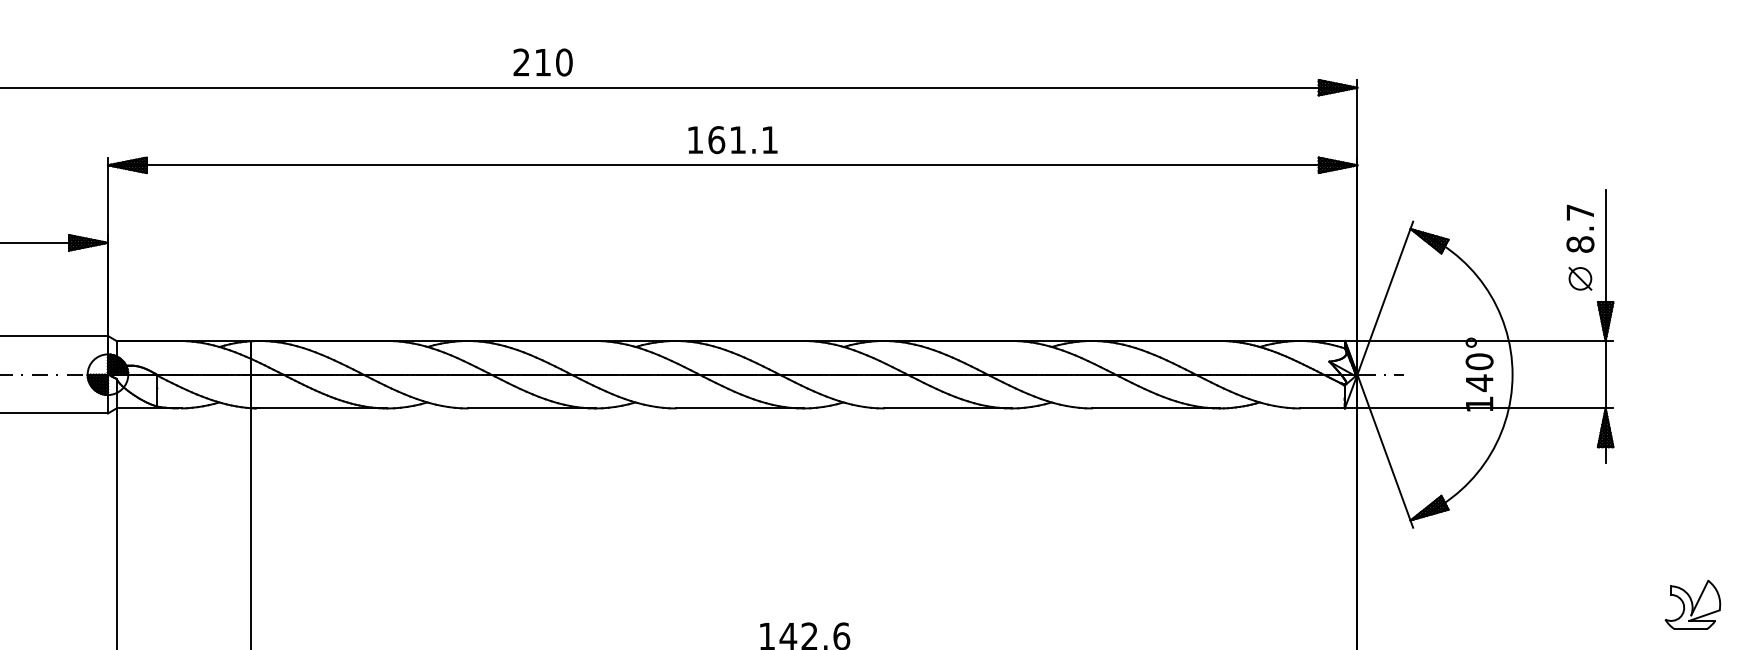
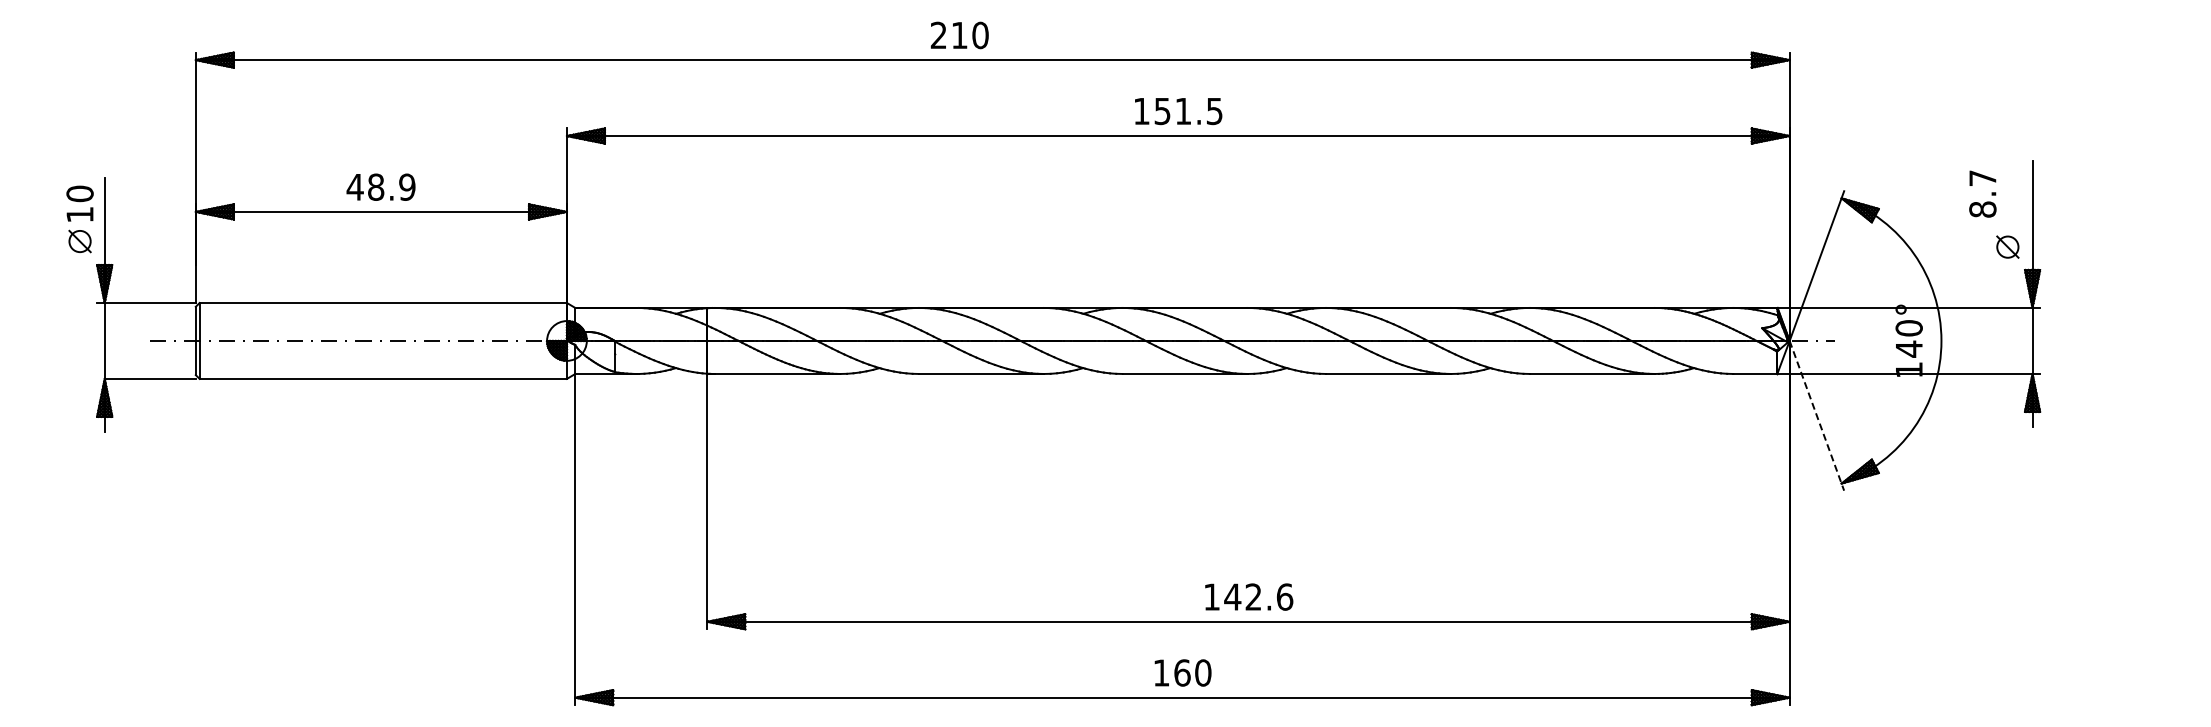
text: (542, 62) -> (959, 35), moved
text: (743, 140) -> (1188, 111), 161.1 -> 151.5
text: (1580, 228) -> (1982, 193), moved
line: (1384, 450) -> (1816, 415), solid -> dashed
part: (1692, 604) -> (2117, 565), removed

